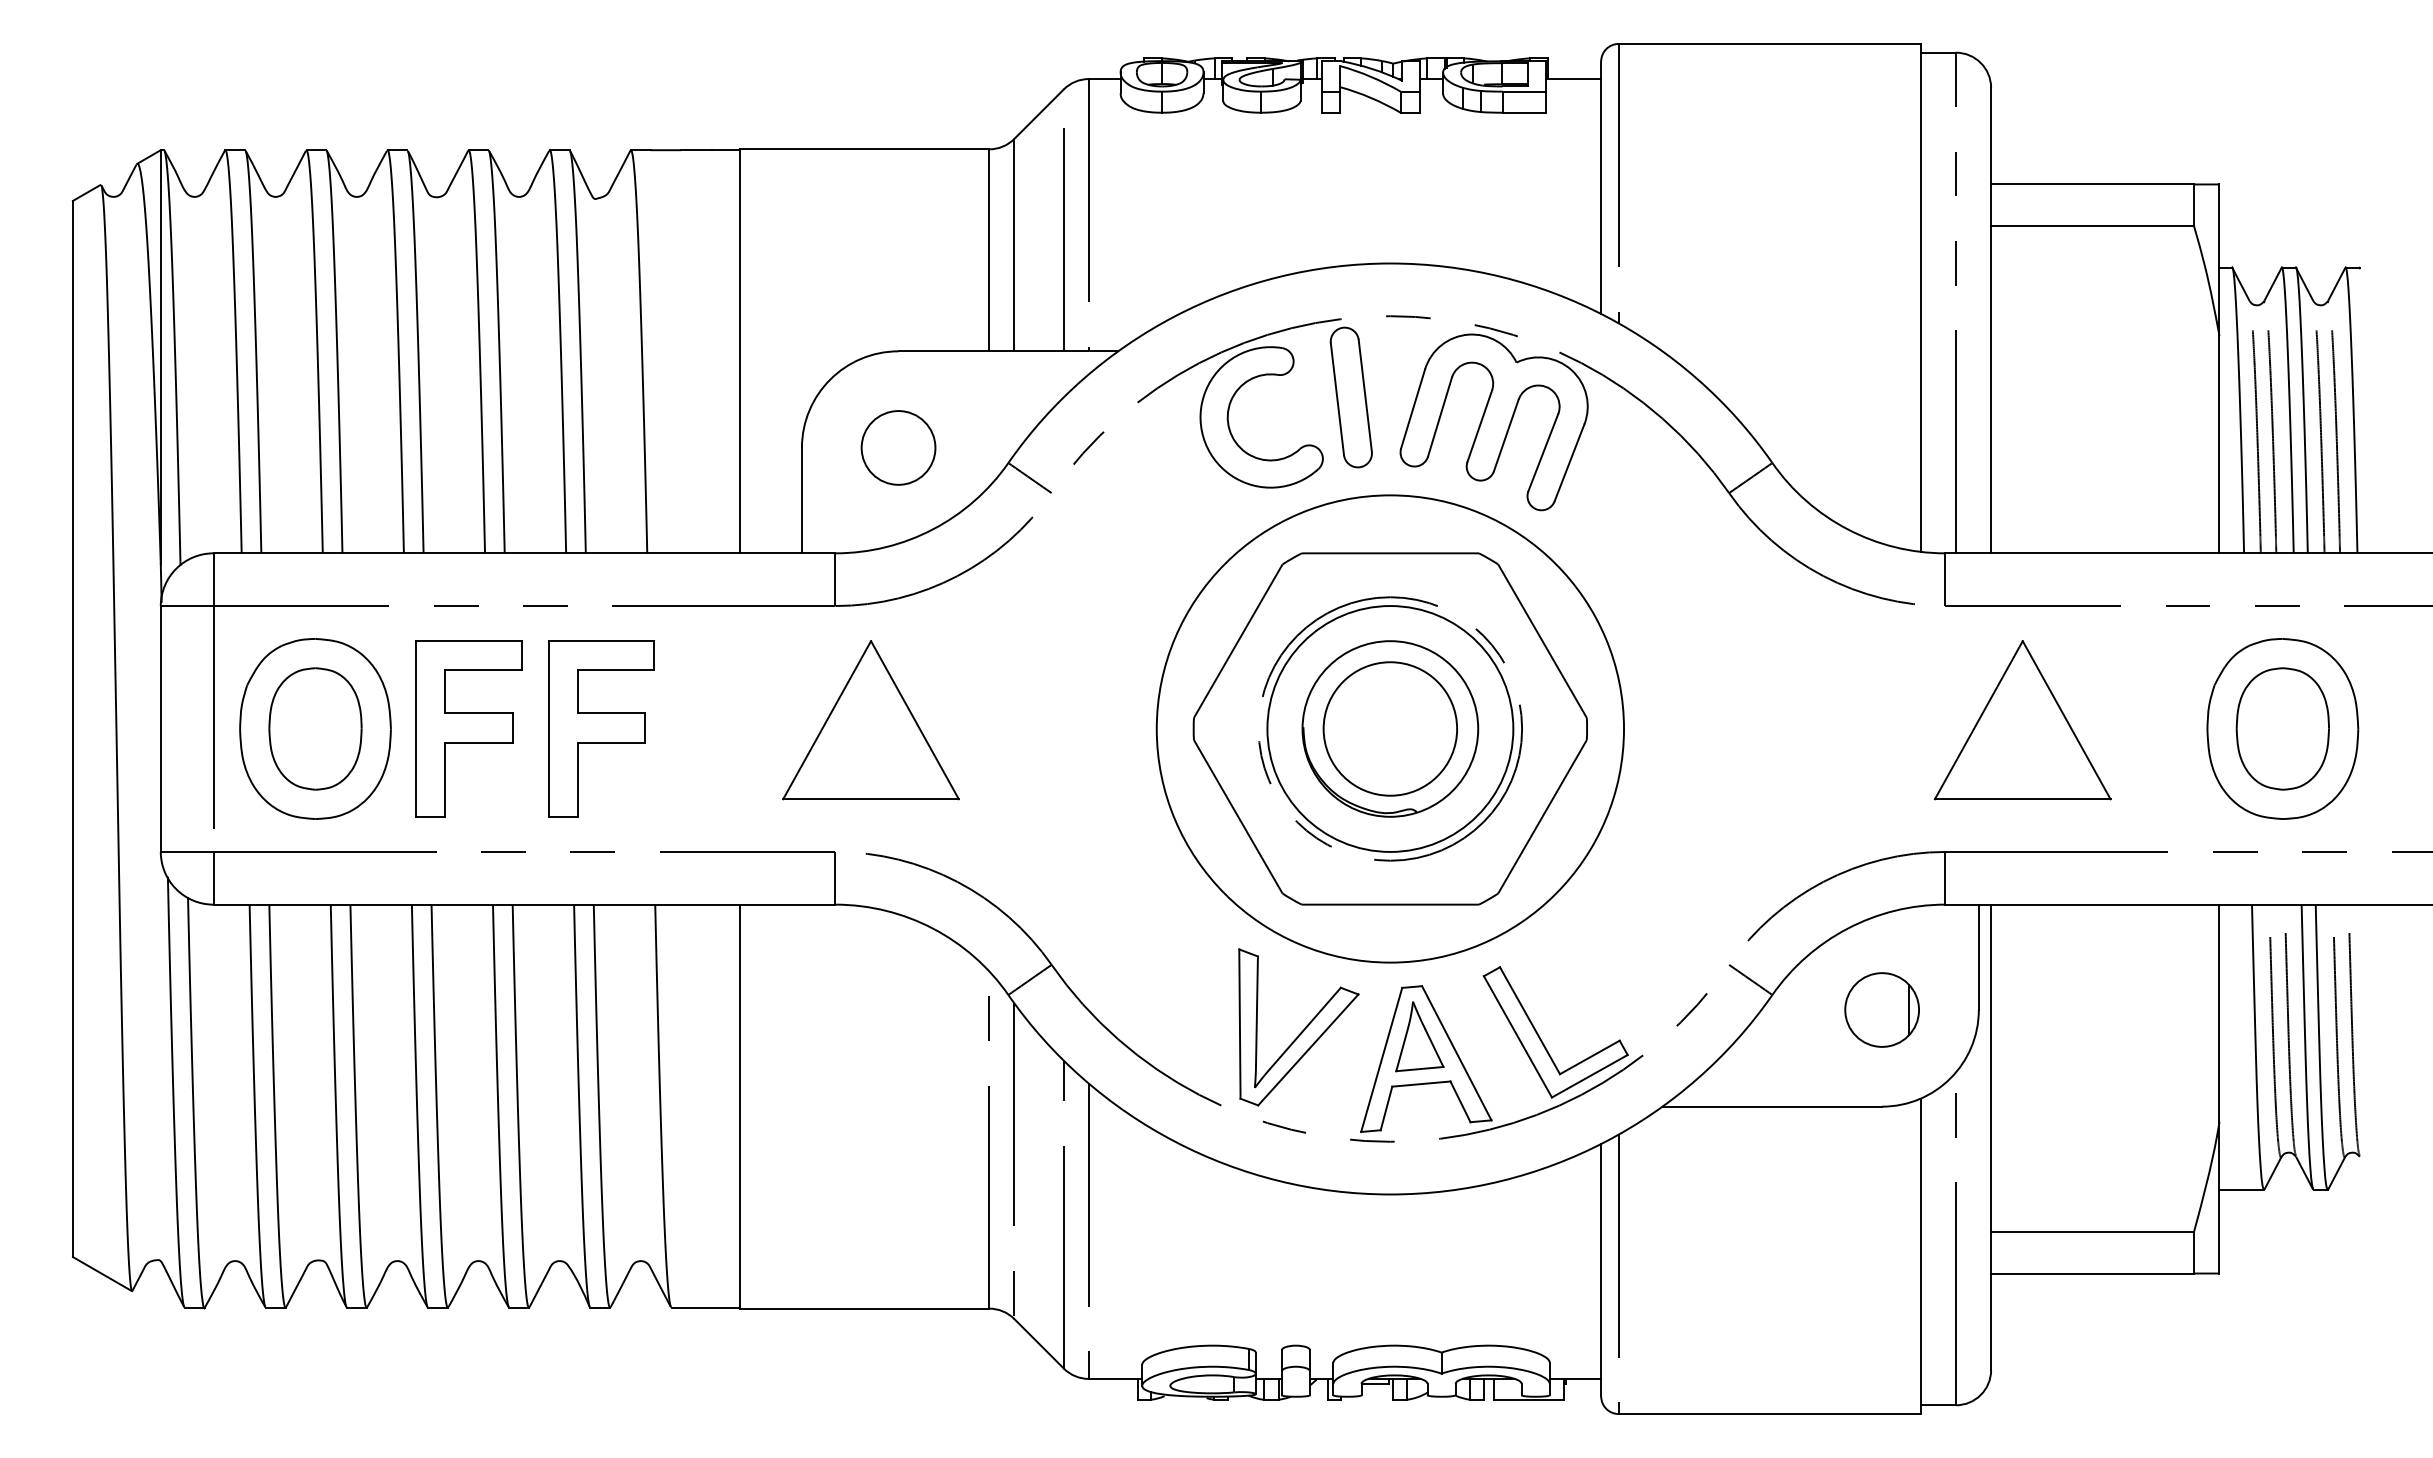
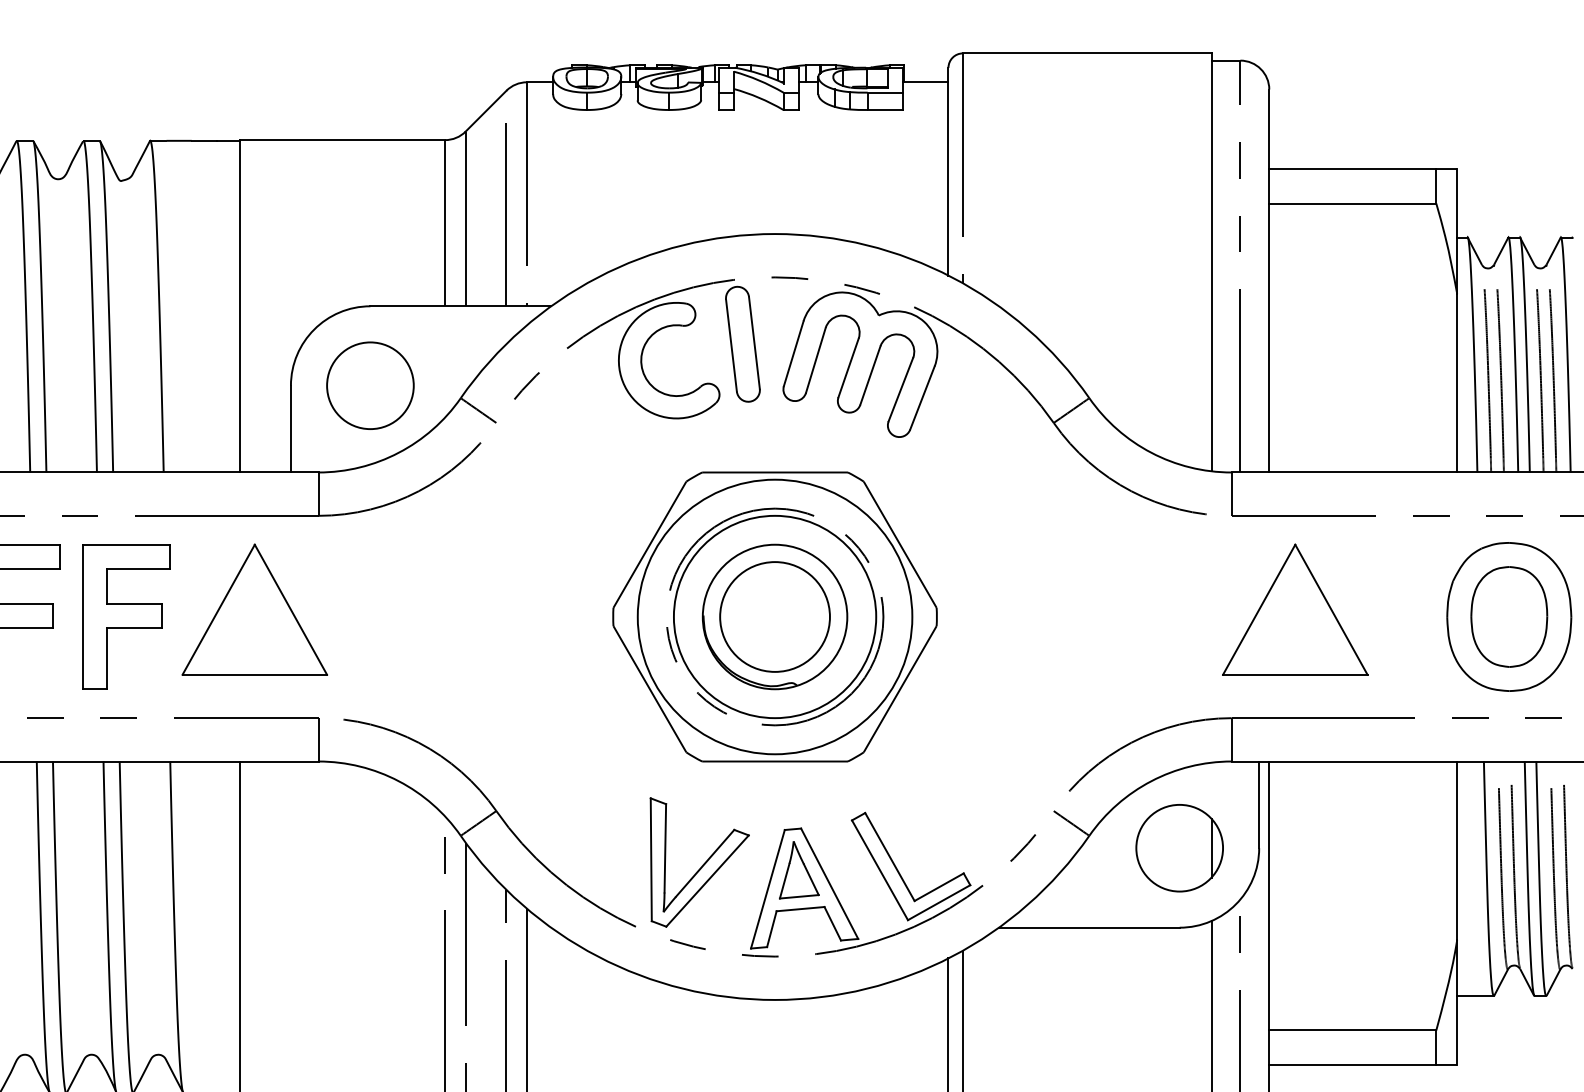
circle: (898, 447) -> (370, 385), size x1.43
part: (870, 720) -> (254, 610), moved
circle: (1390, 728) -> (775, 616), size x0.71
part: (1881, 1009) -> (1179, 847), size x1.43

